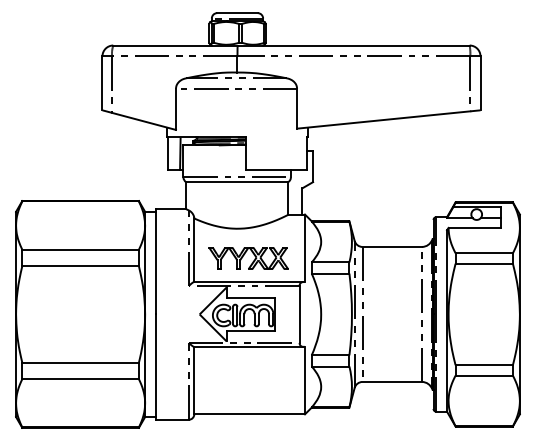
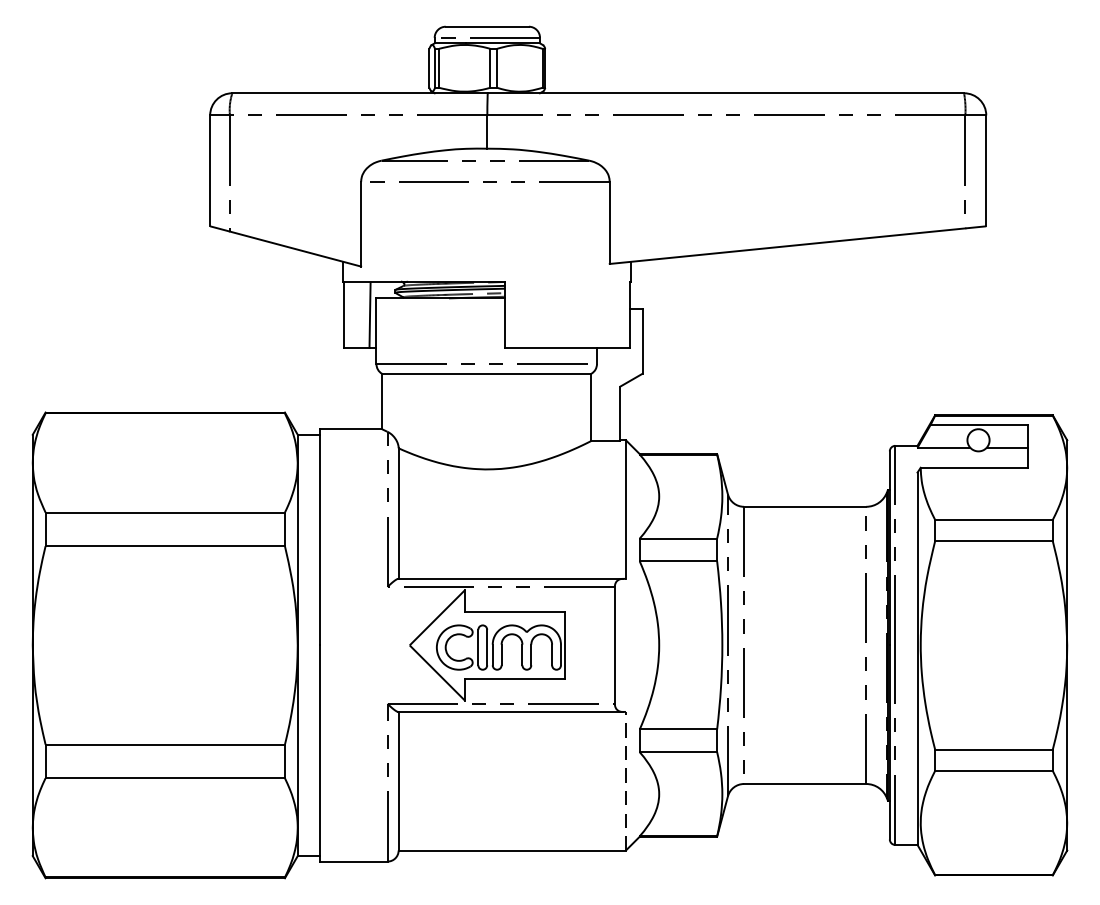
part: (248, 258) -> (509, 530), removed
line: (304, 380) -> (624, 780), solid -> dashed

